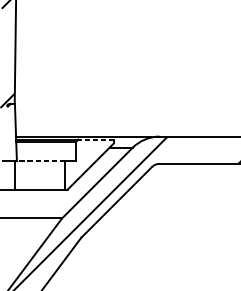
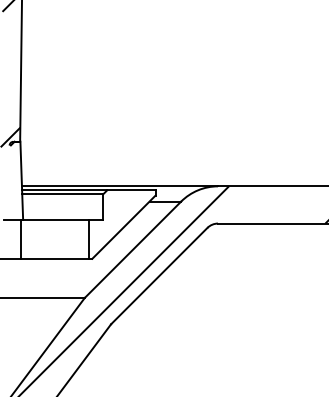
line: (95, 139) -> (130, 190), dashed -> solid
line: (40, 160) -> (55, 219), dashed -> solid

